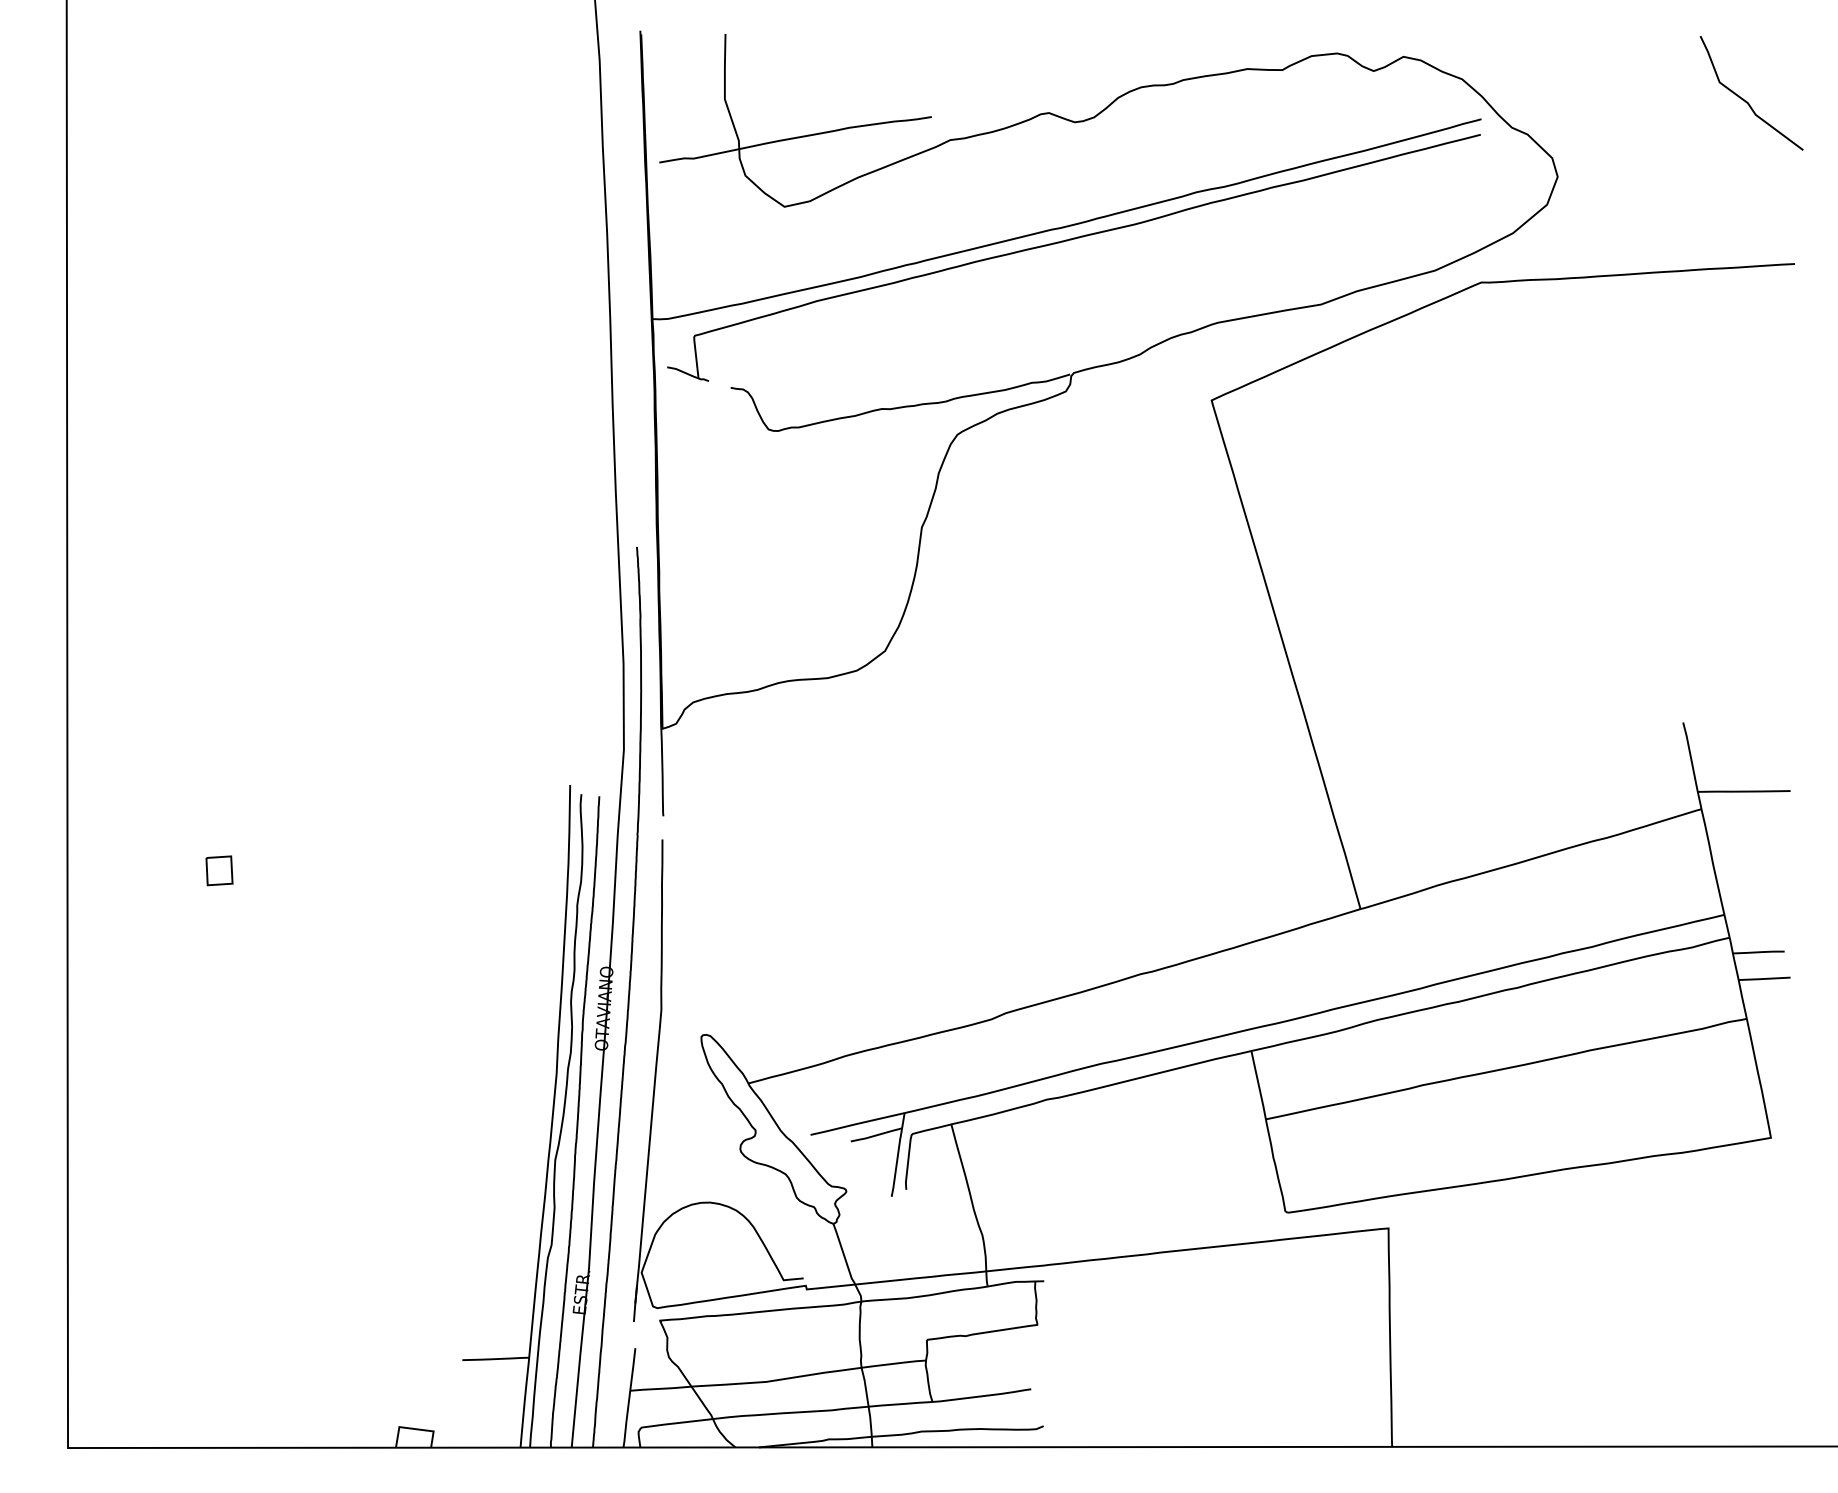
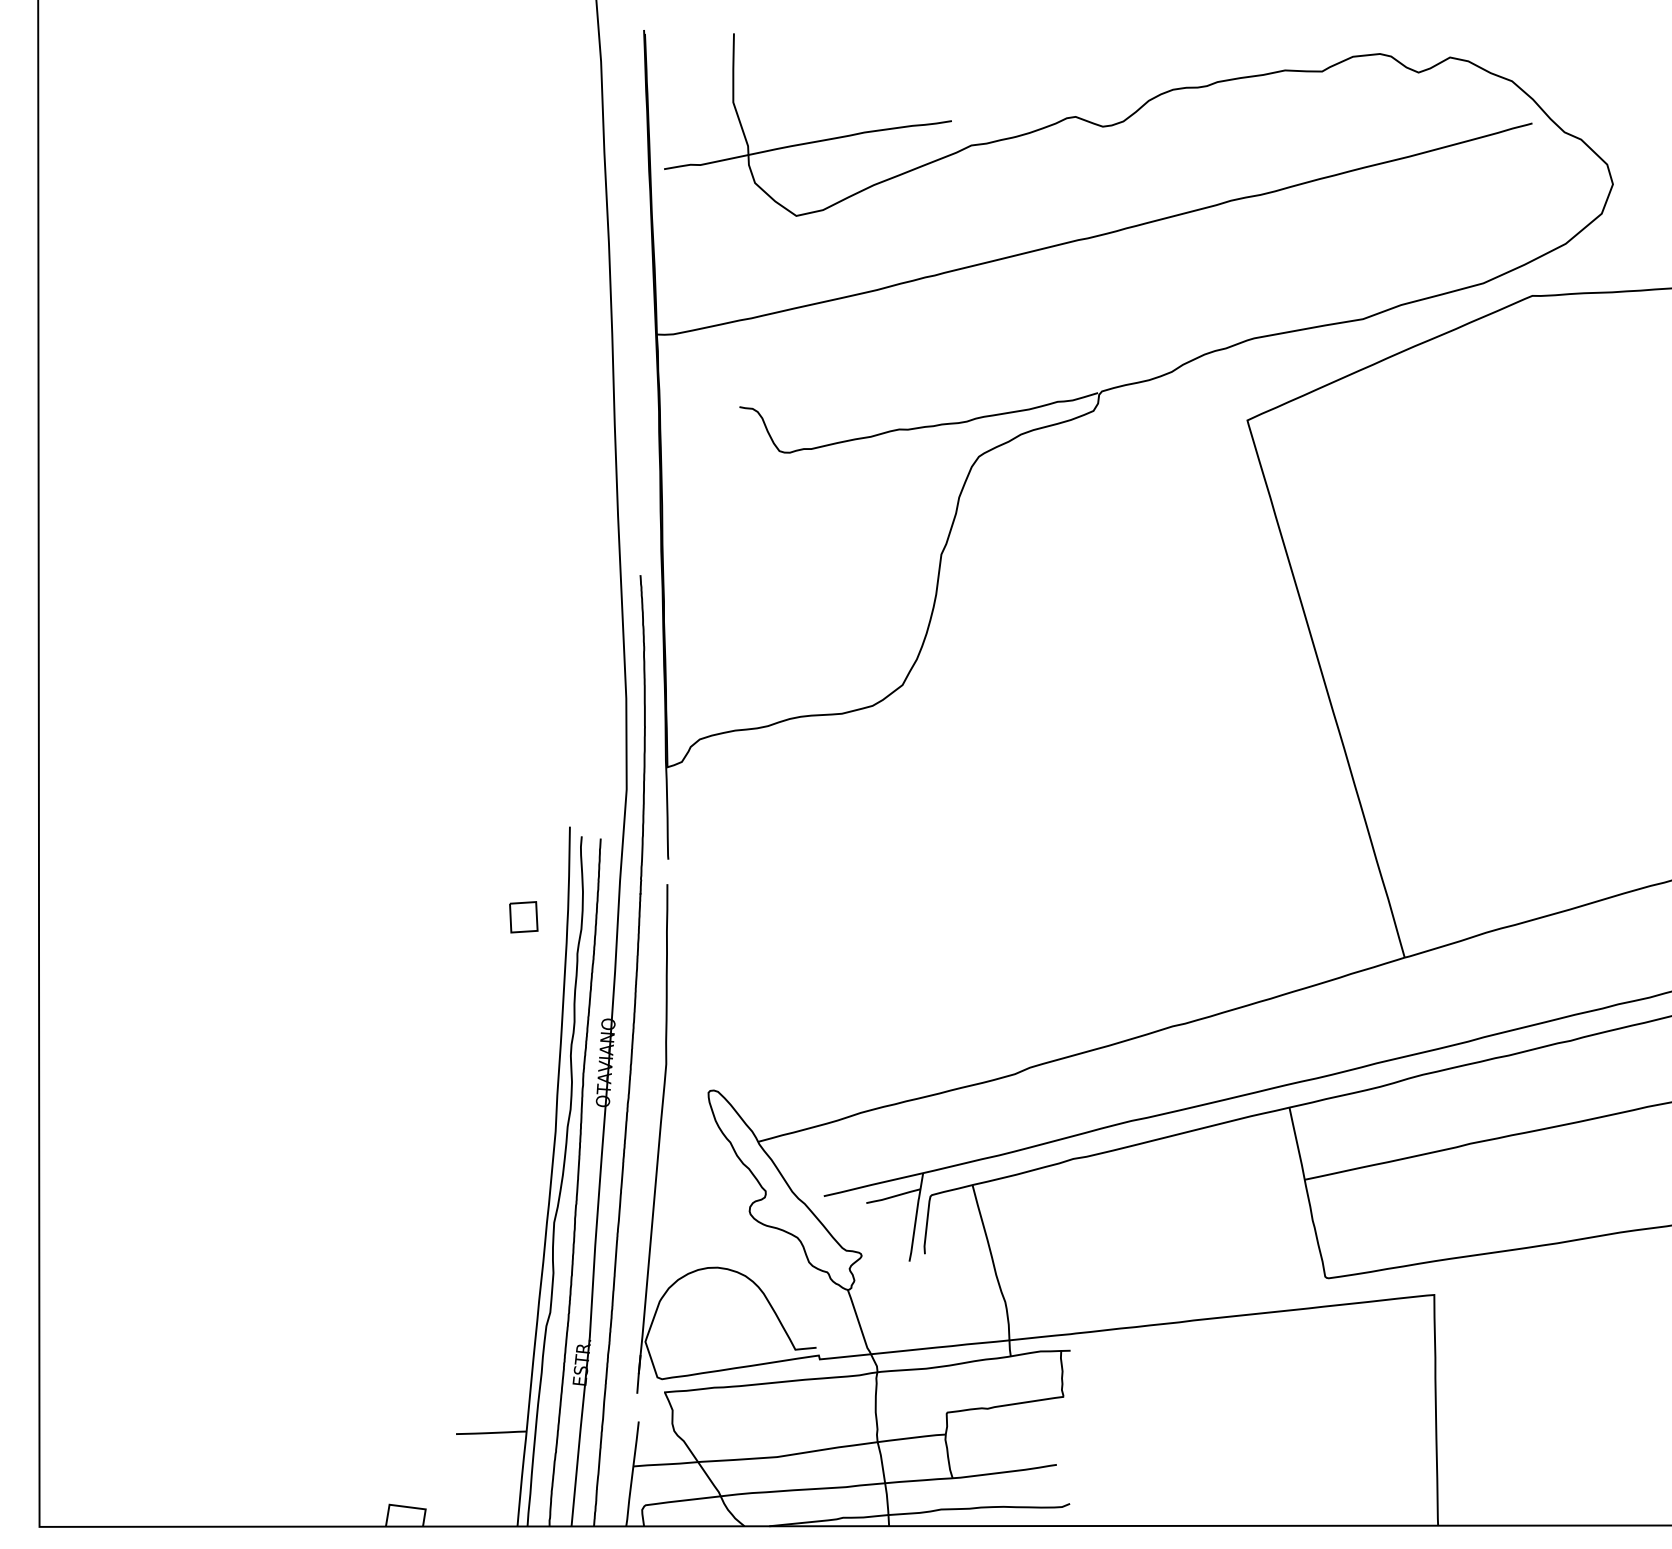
part: (1067, 241) -> (1095, 252), removed
part: (219, 870) -> (523, 916), moved

